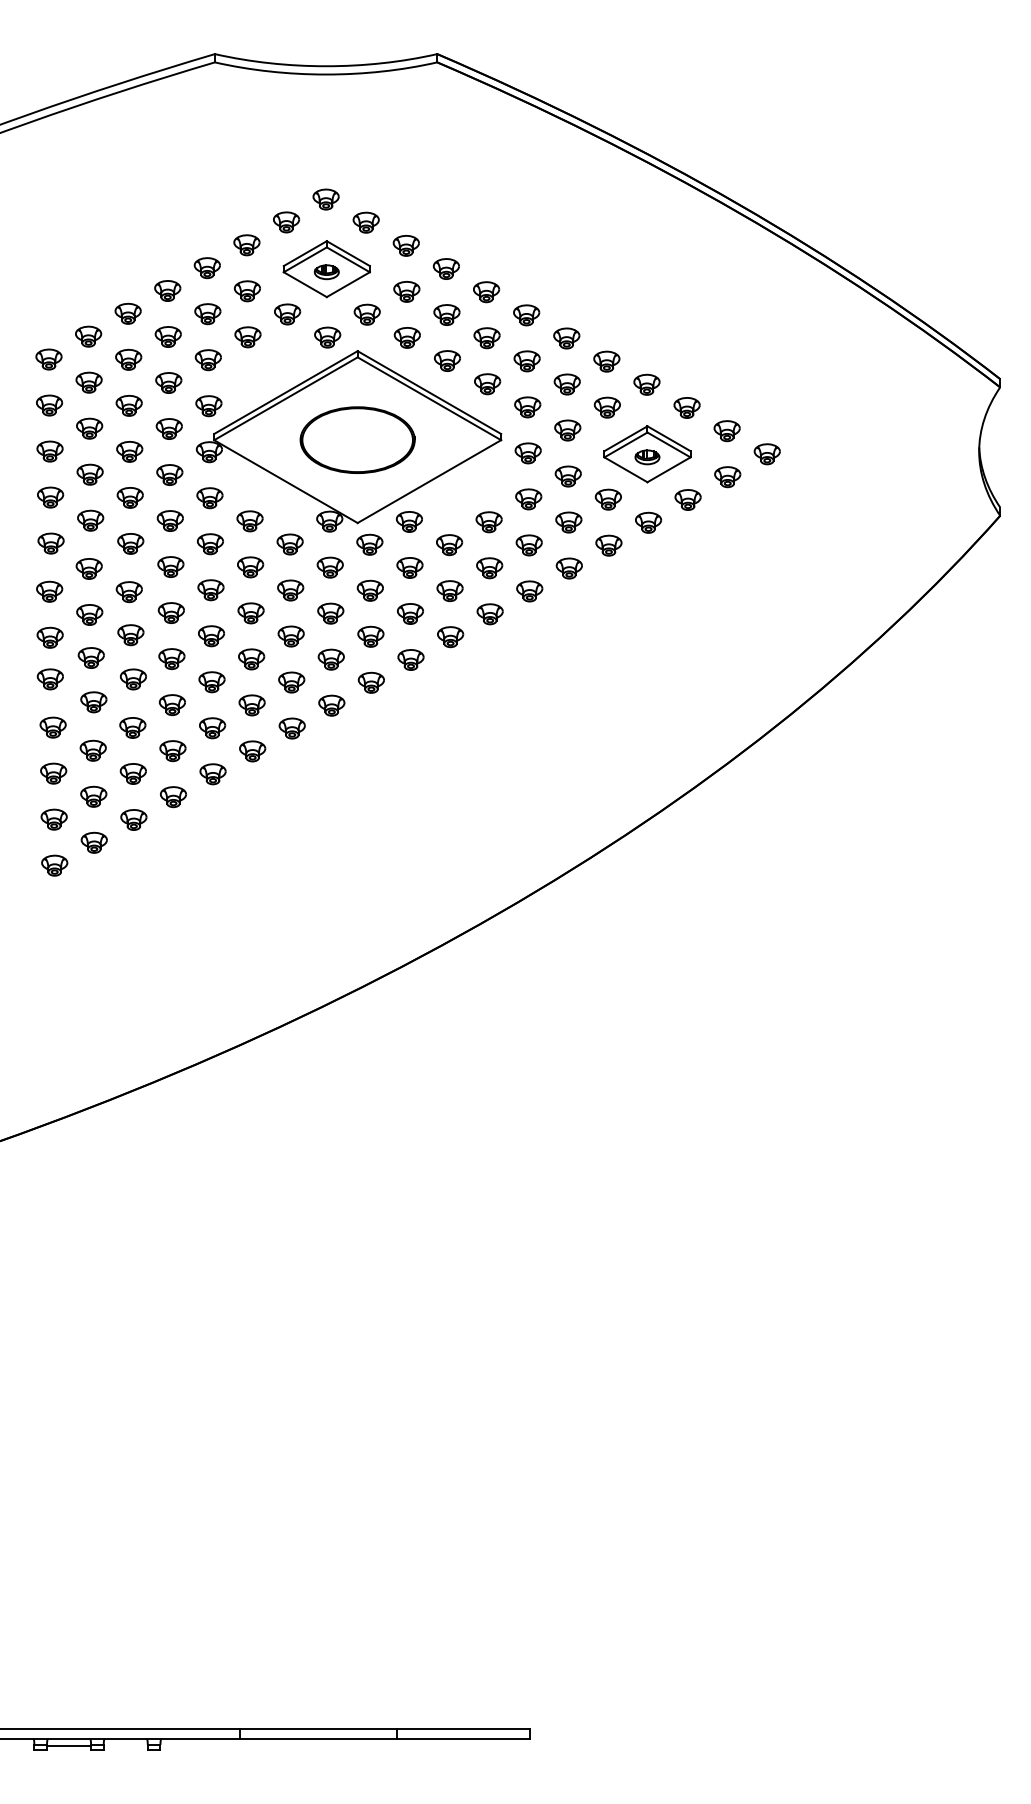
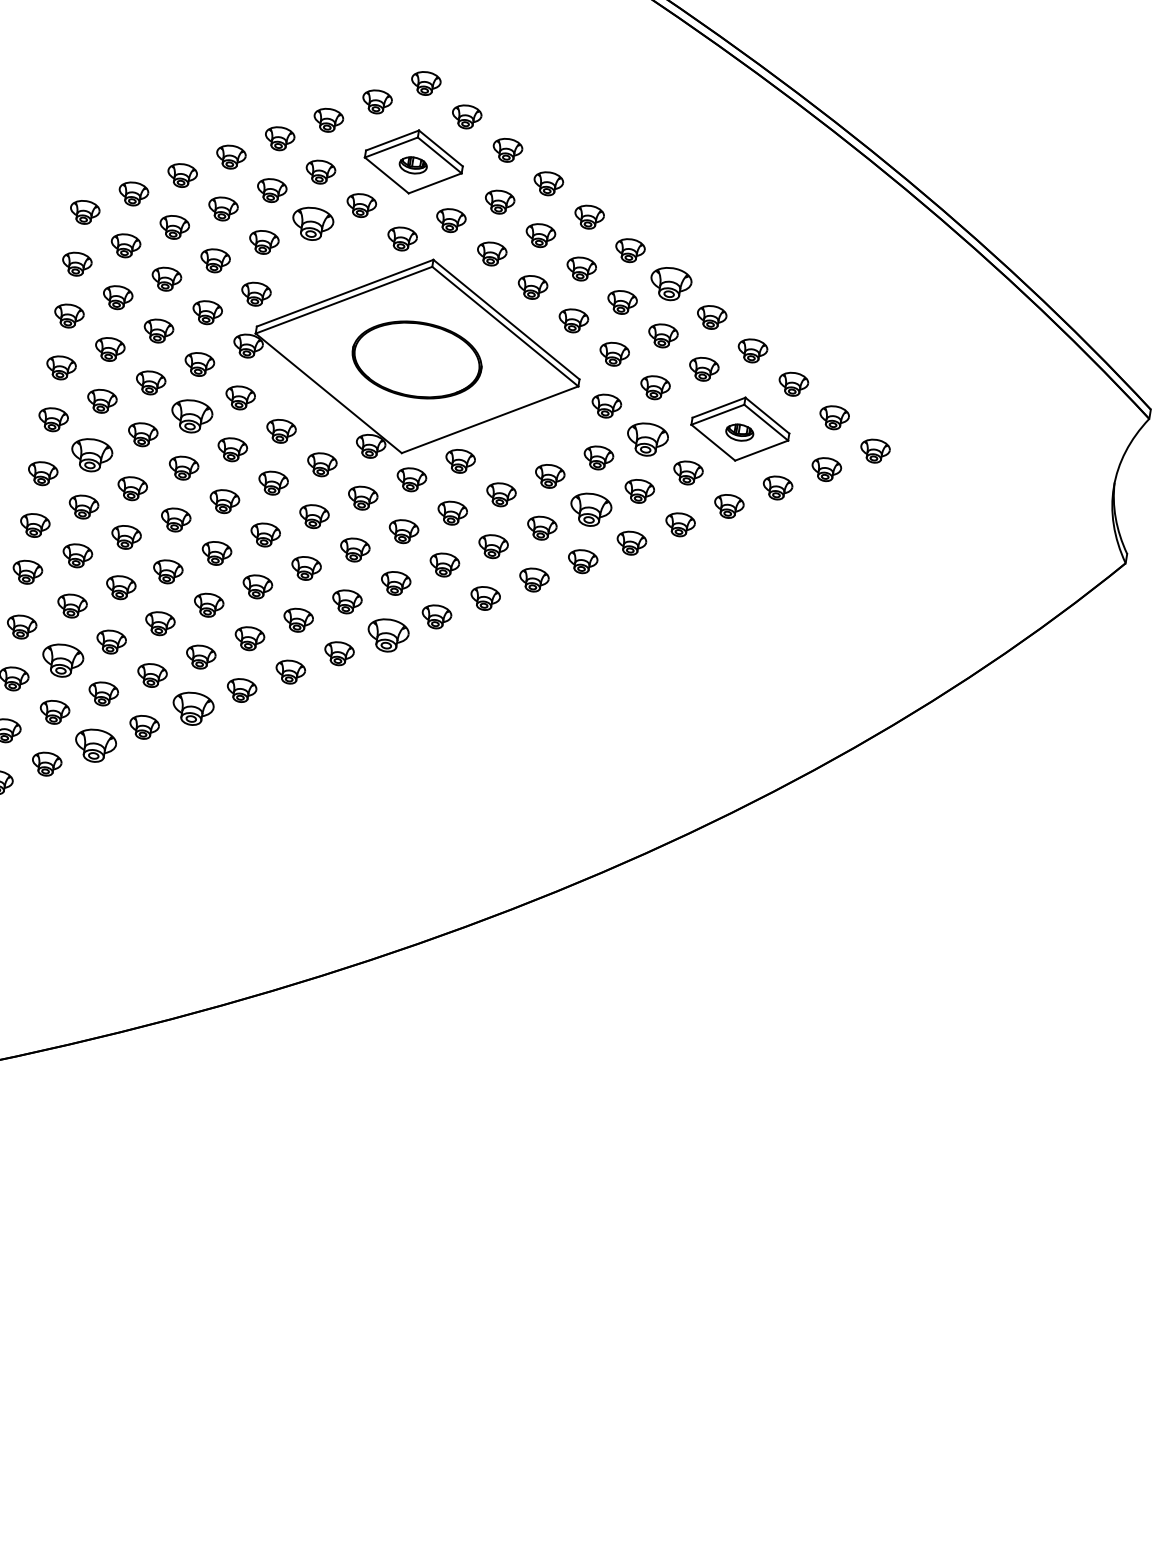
part: (247, 337) -> (312, 224), size x1.4
part: (566, 338) -> (670, 284), size x1.4
part: (567, 476) -> (646, 439), size x1.4
part: (169, 520) -> (190, 415), size x1.4
part: (528, 545) -> (589, 509), size x1.4
part: (88, 568) -> (90, 454), size x1.4
part: (370, 682) -> (386, 634), size x1.4
part: (92, 750) -> (61, 660), size x1.4
part: (212, 774) -> (192, 709), size x1.4
part: (133, 819) -> (95, 745), size x1.4

